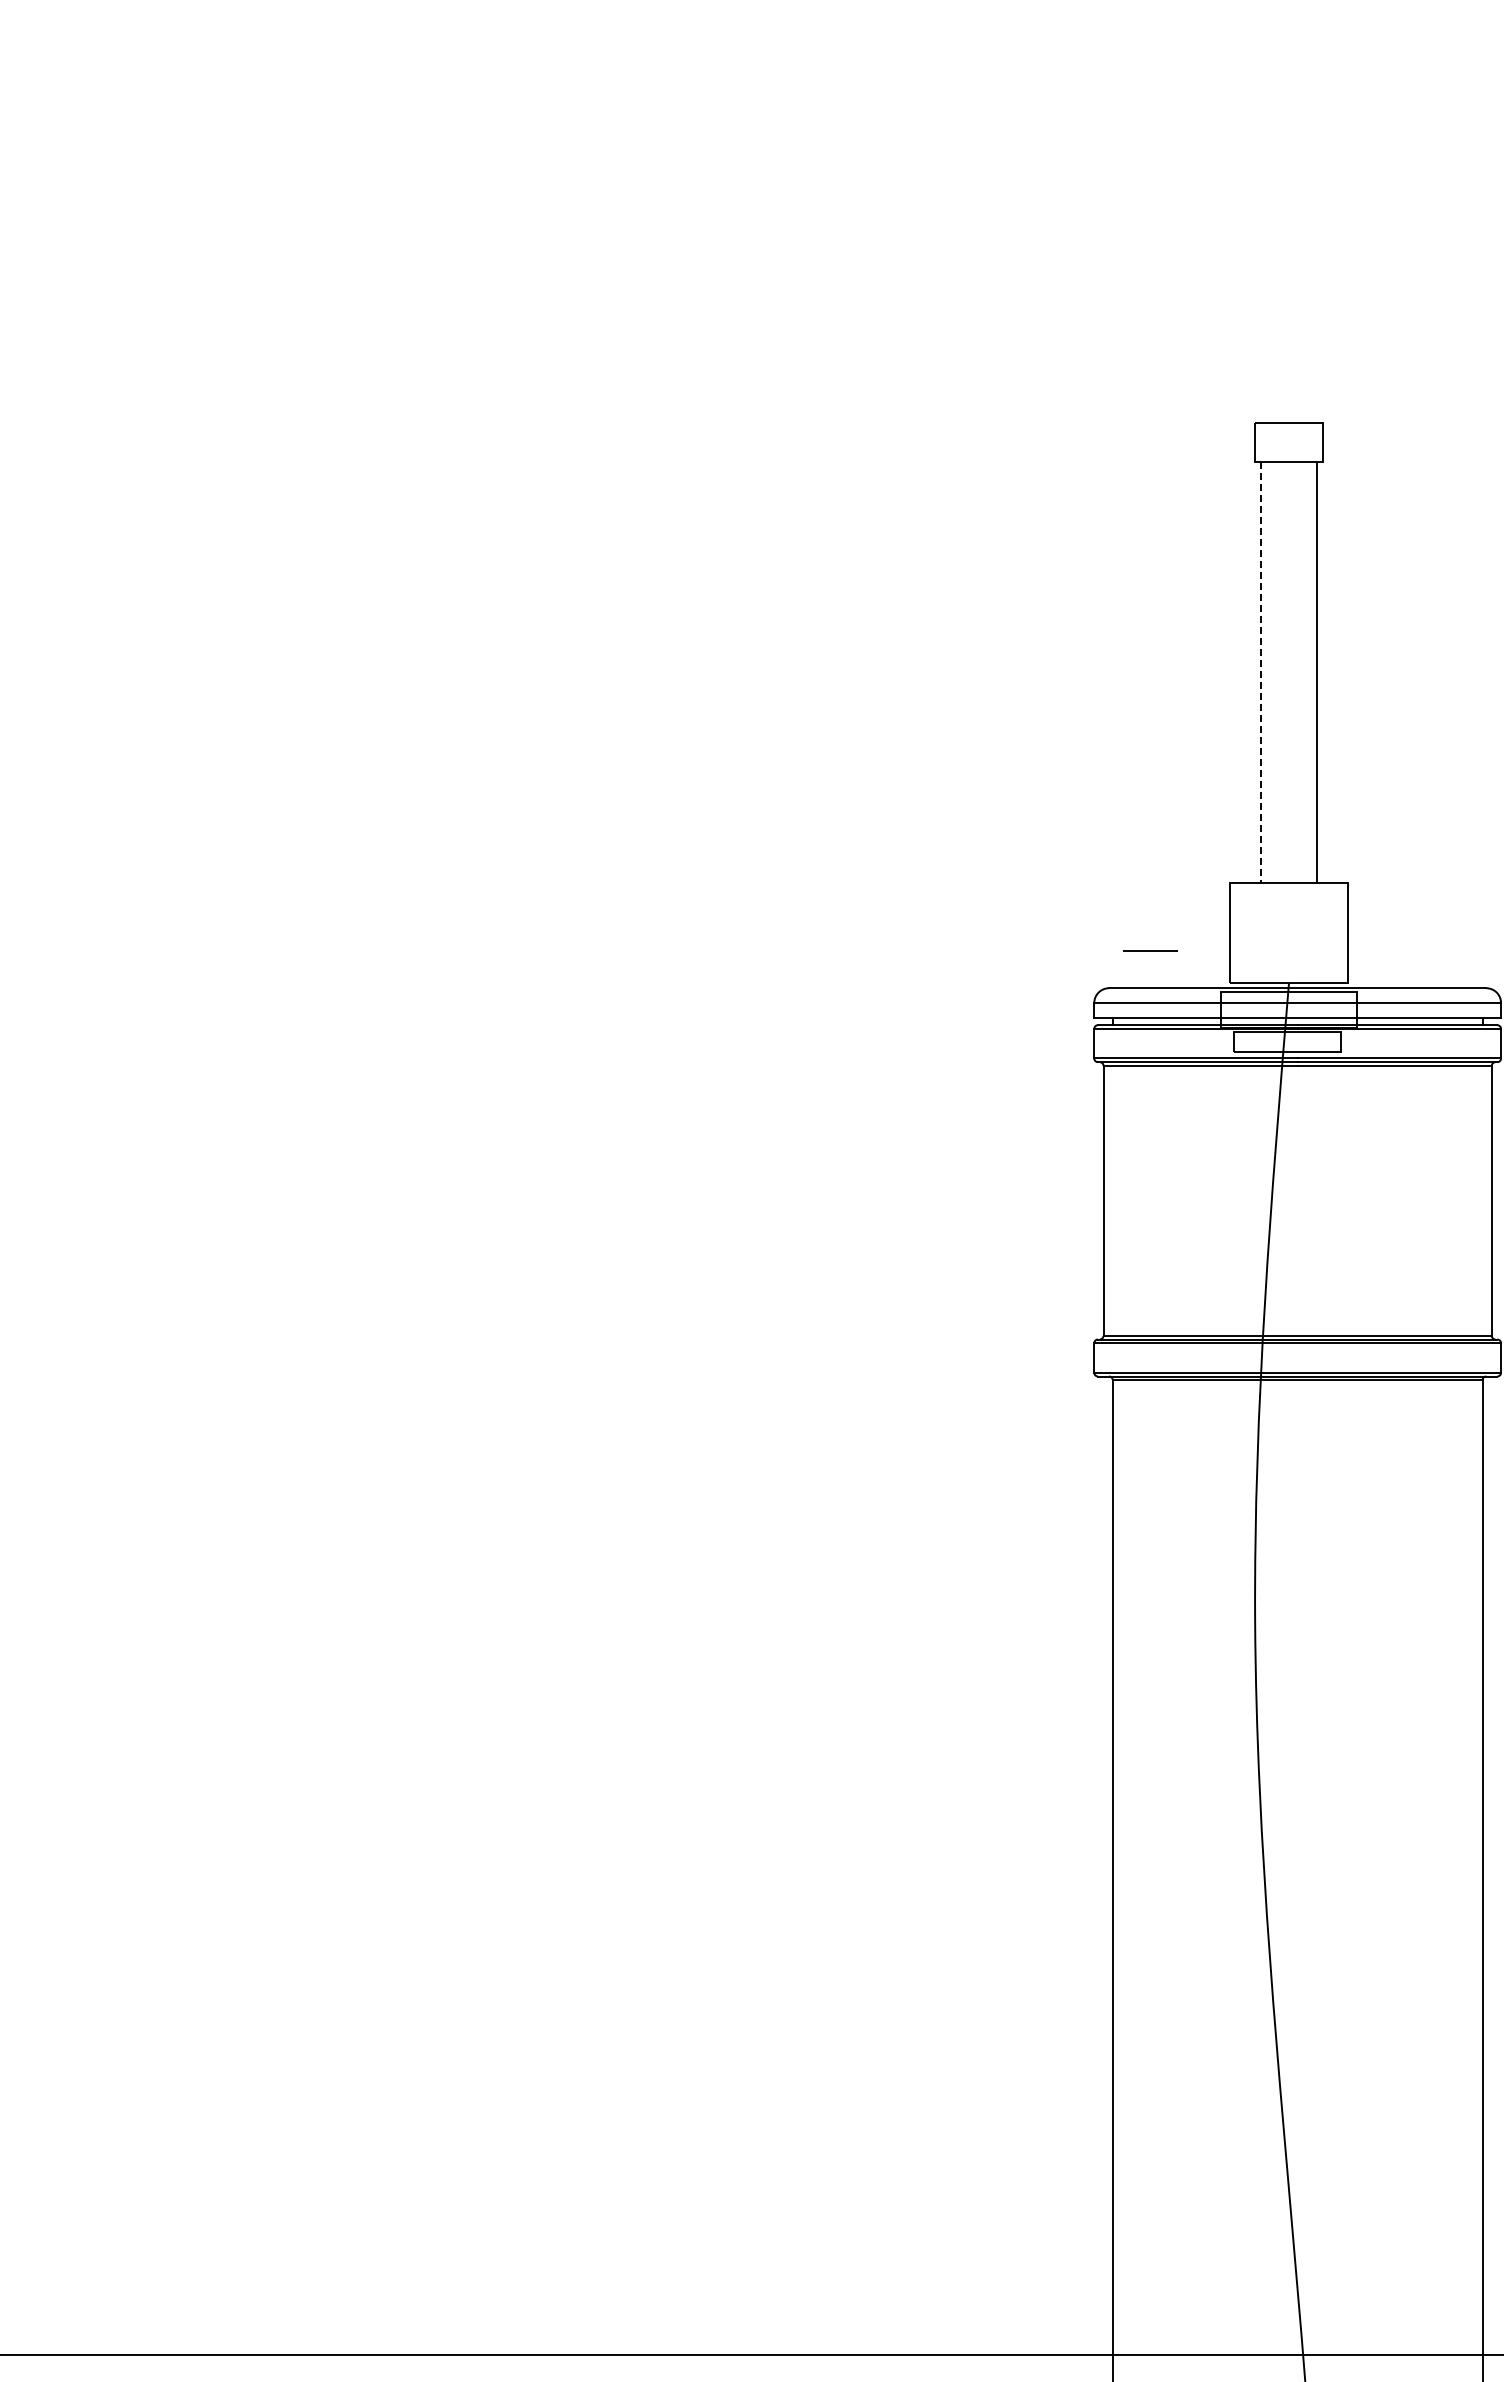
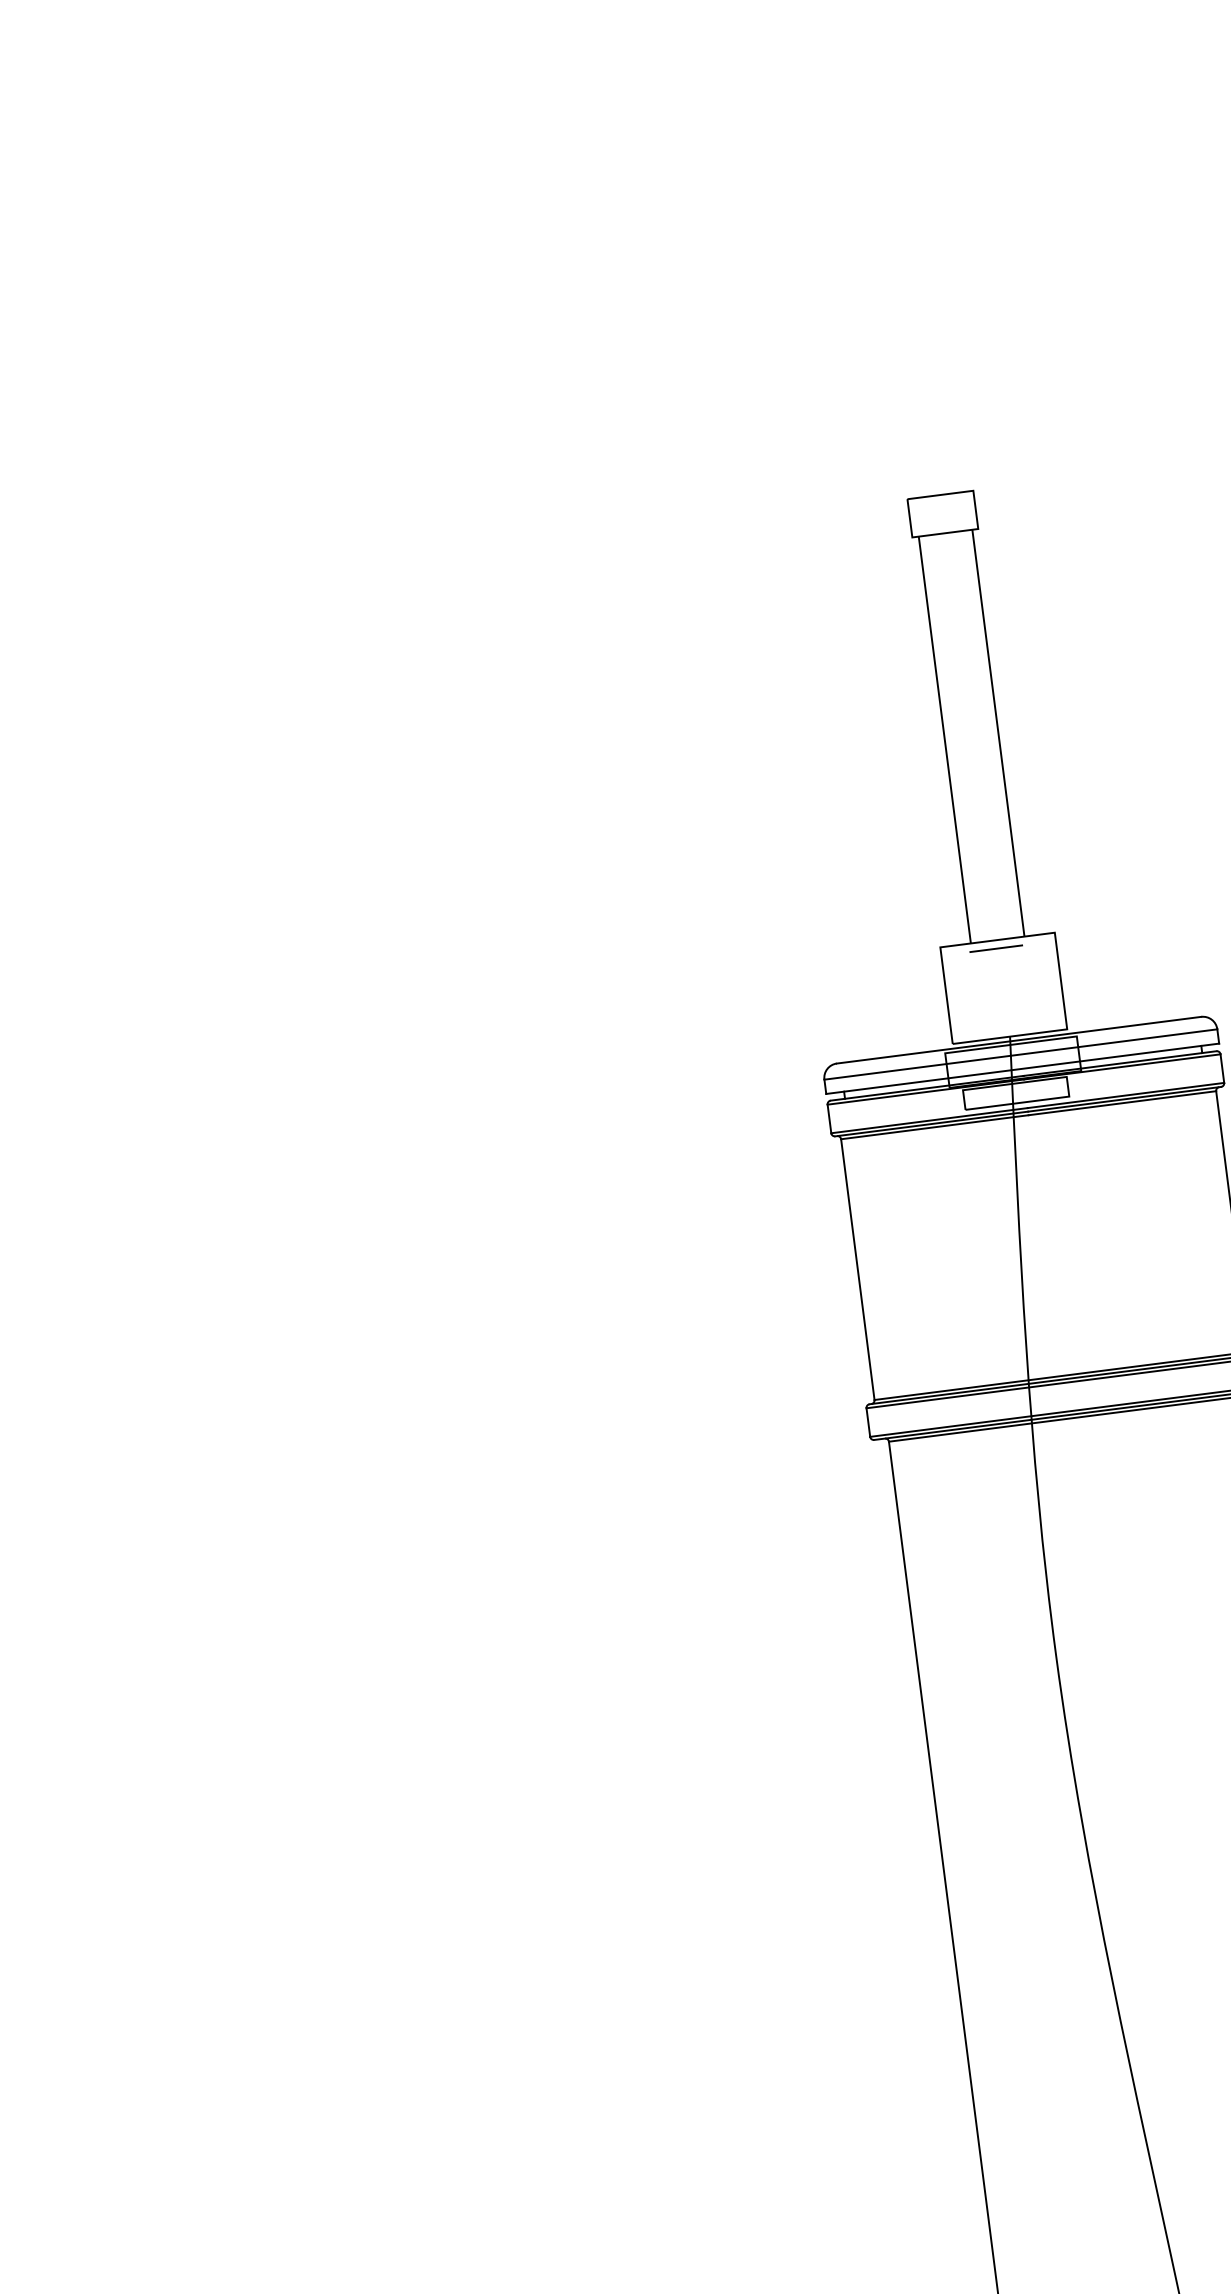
line: (1261, 672) -> (945, 739), dashed -> solid
line: (1150, 950) -> (996, 948), moved

